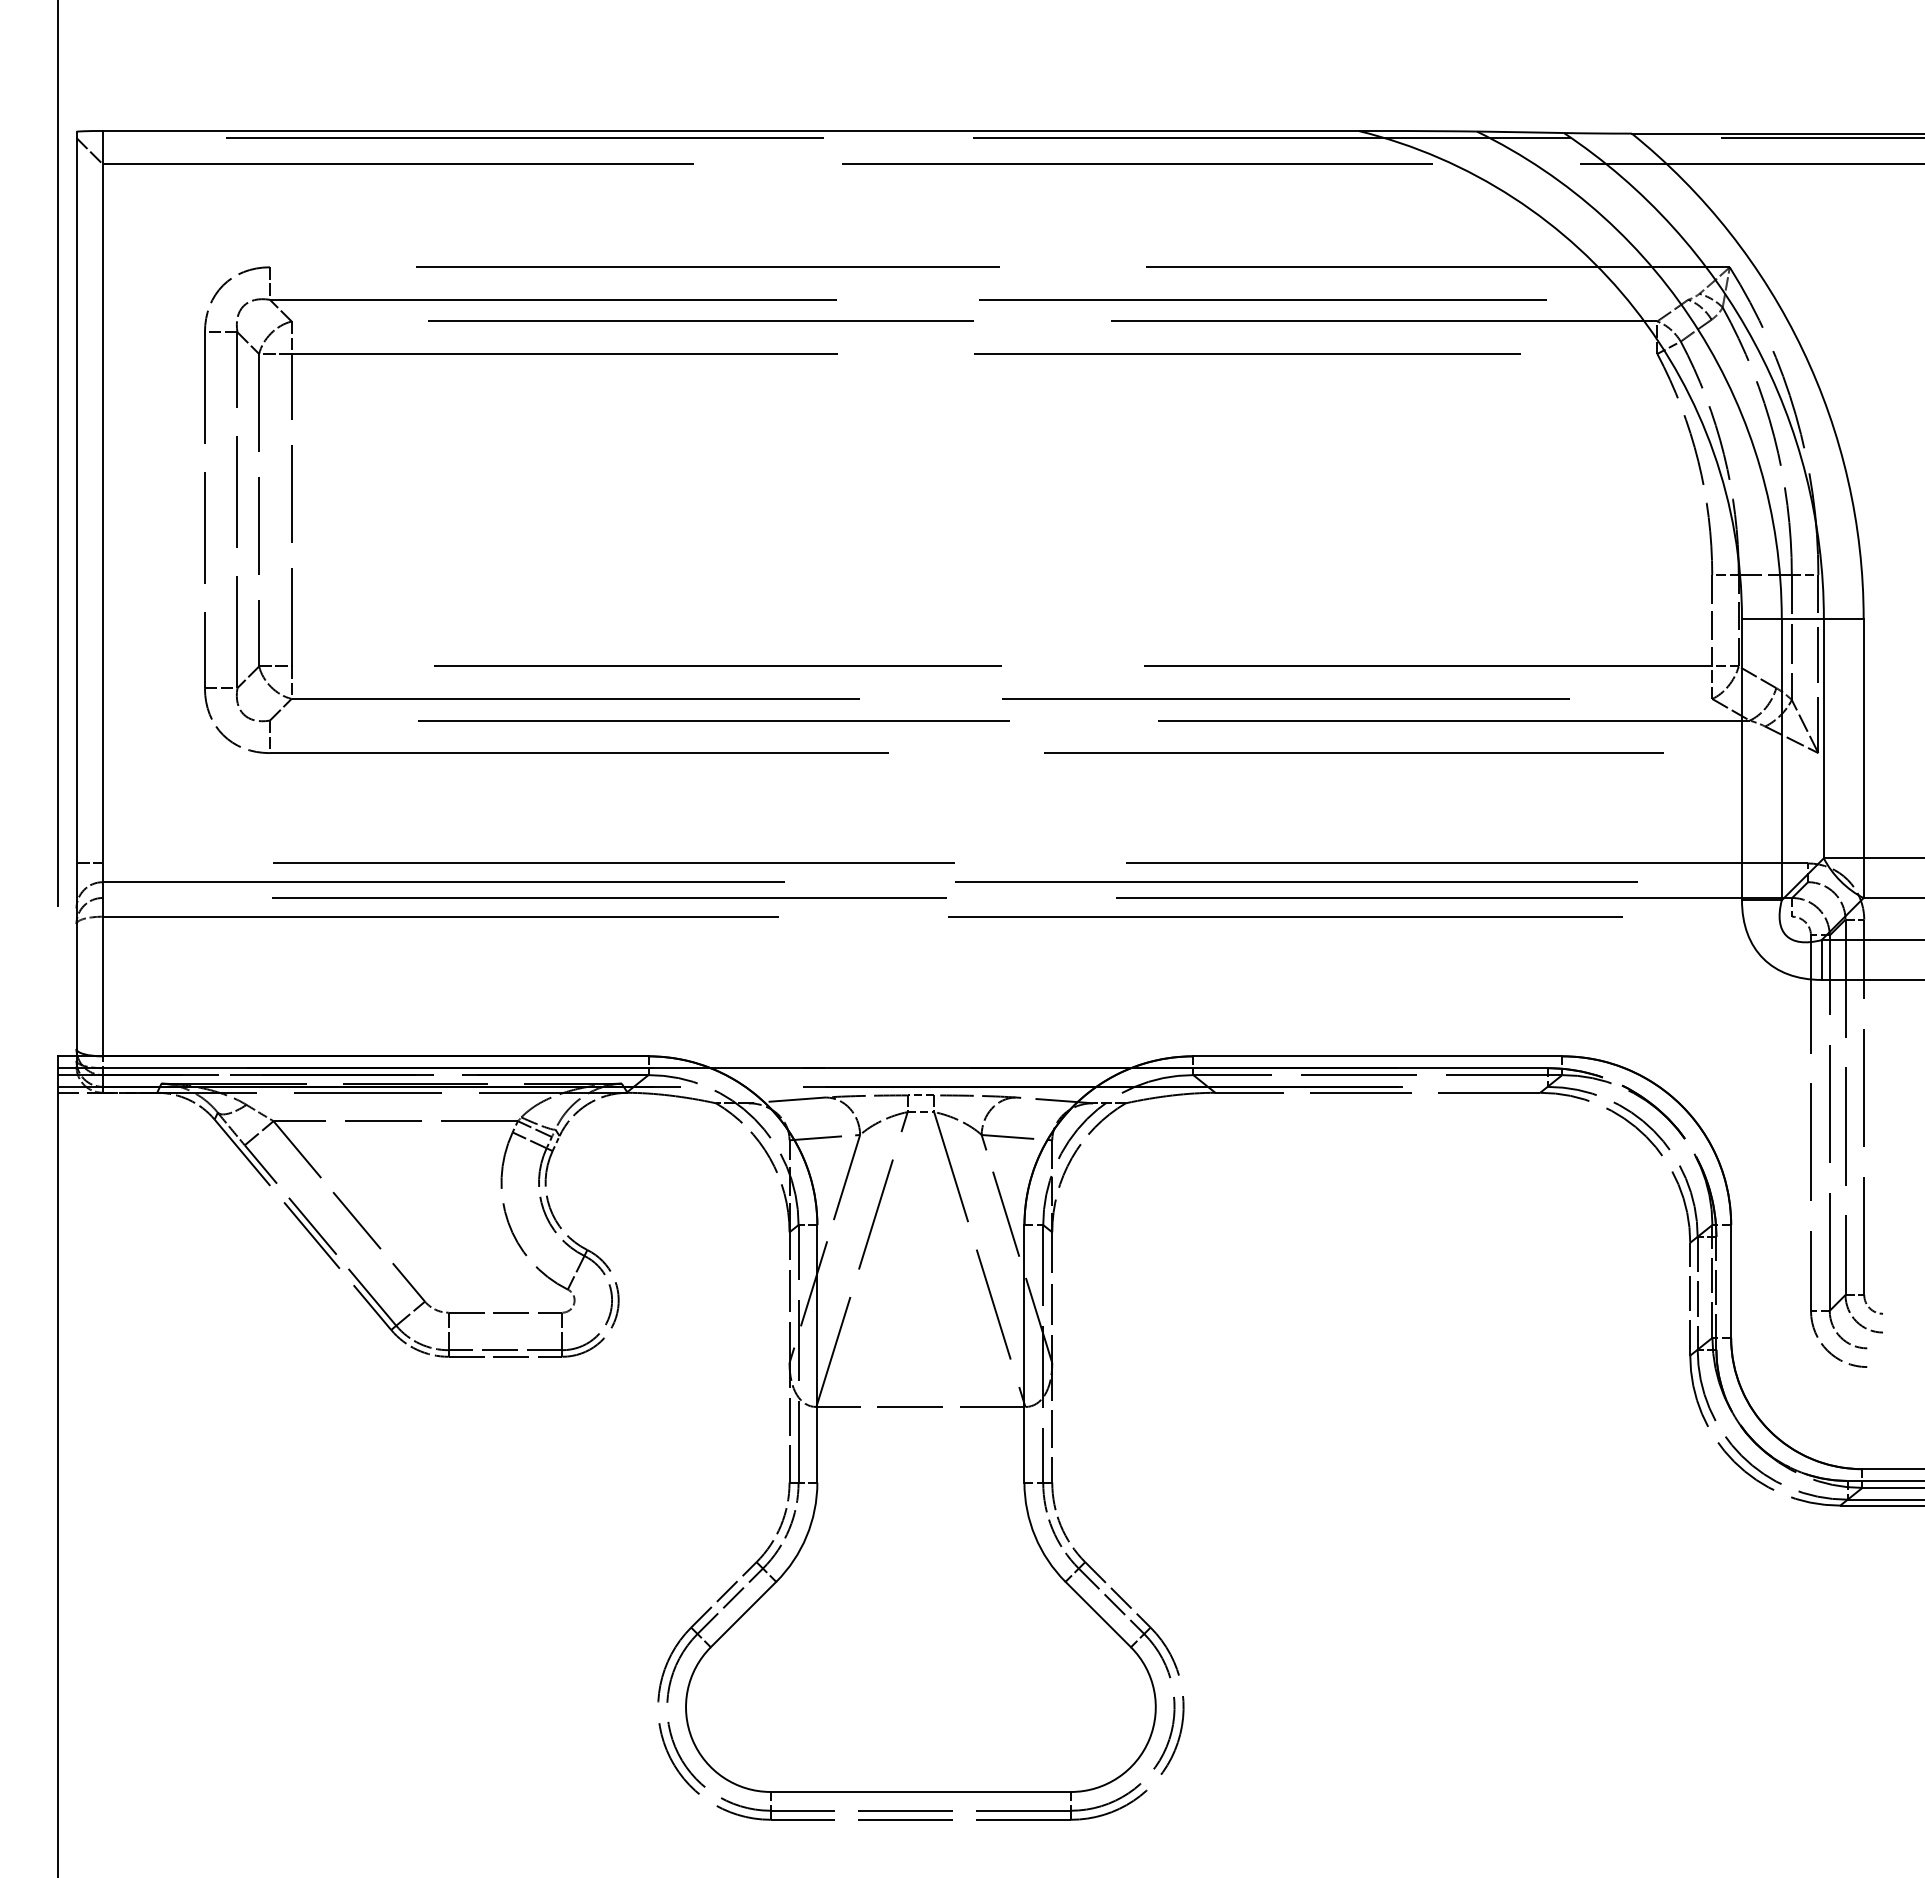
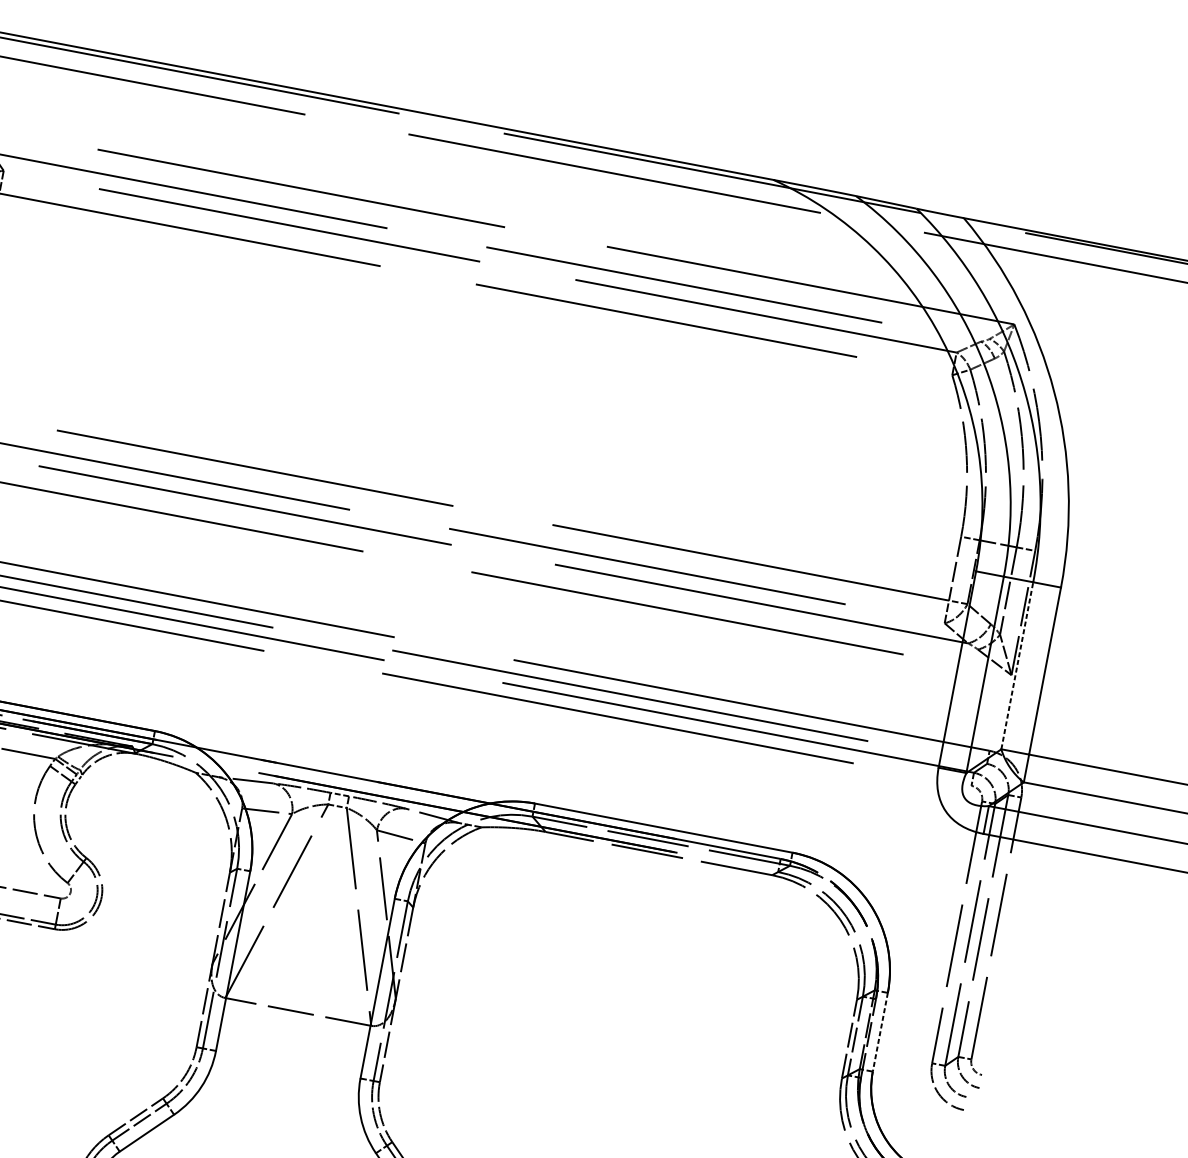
line: (1823, 738) -> (1017, 665), solid -> dashed
line: (1731, 1282) -> (880, 1033), solid -> dashed

